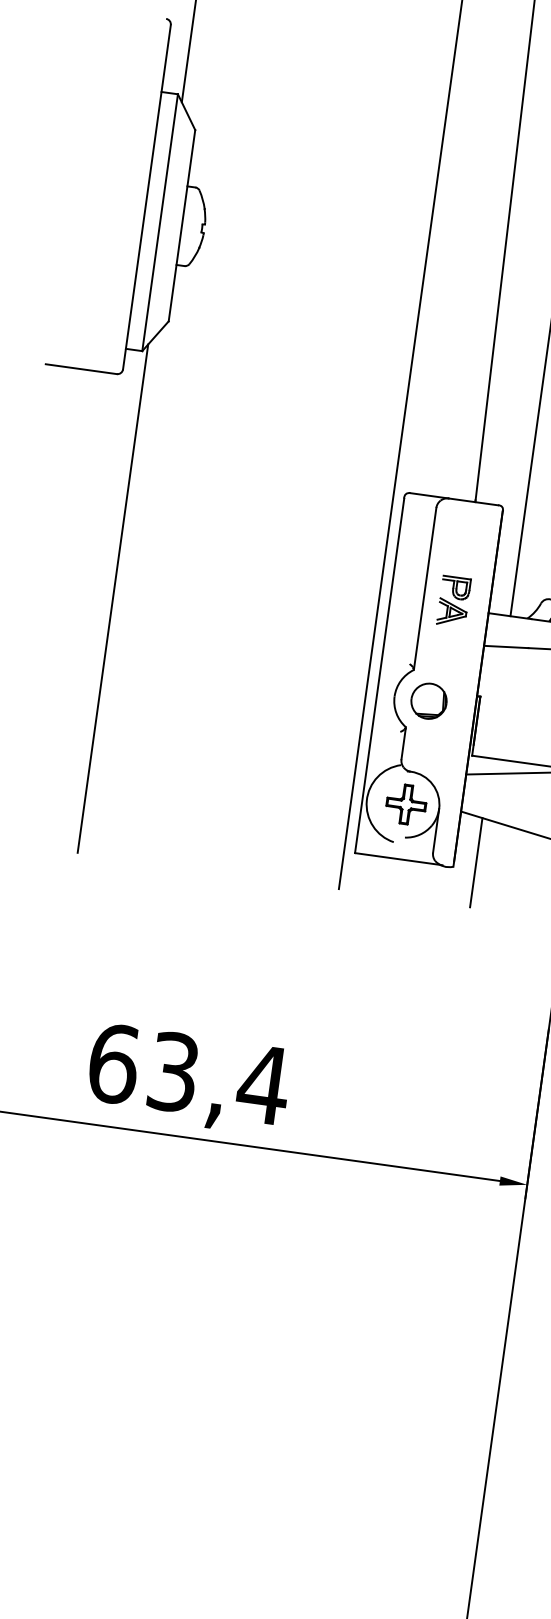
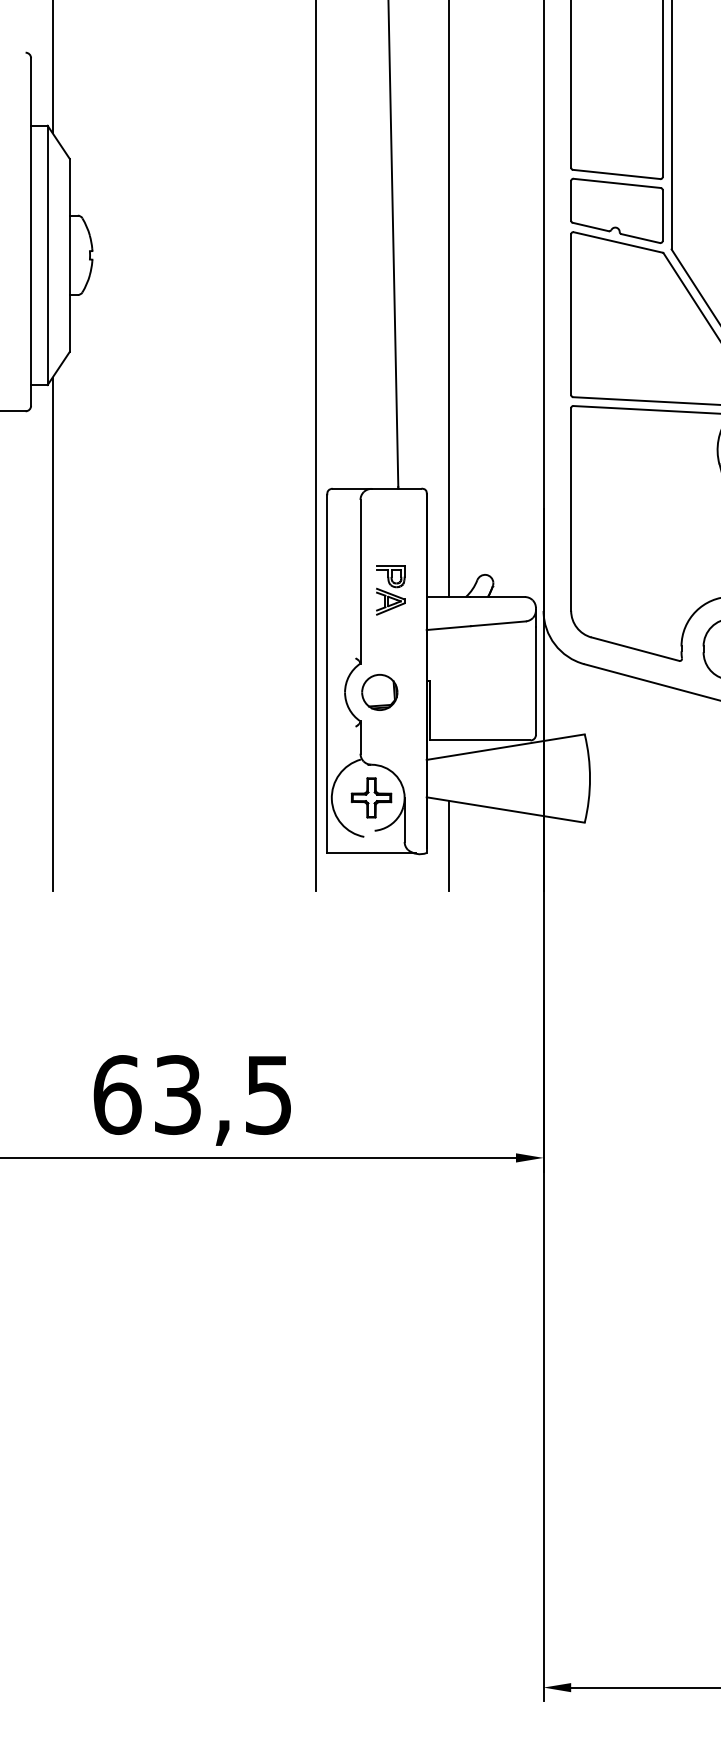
text: (263, 1085) -> (268, 1095), 63,4 -> 63,5

